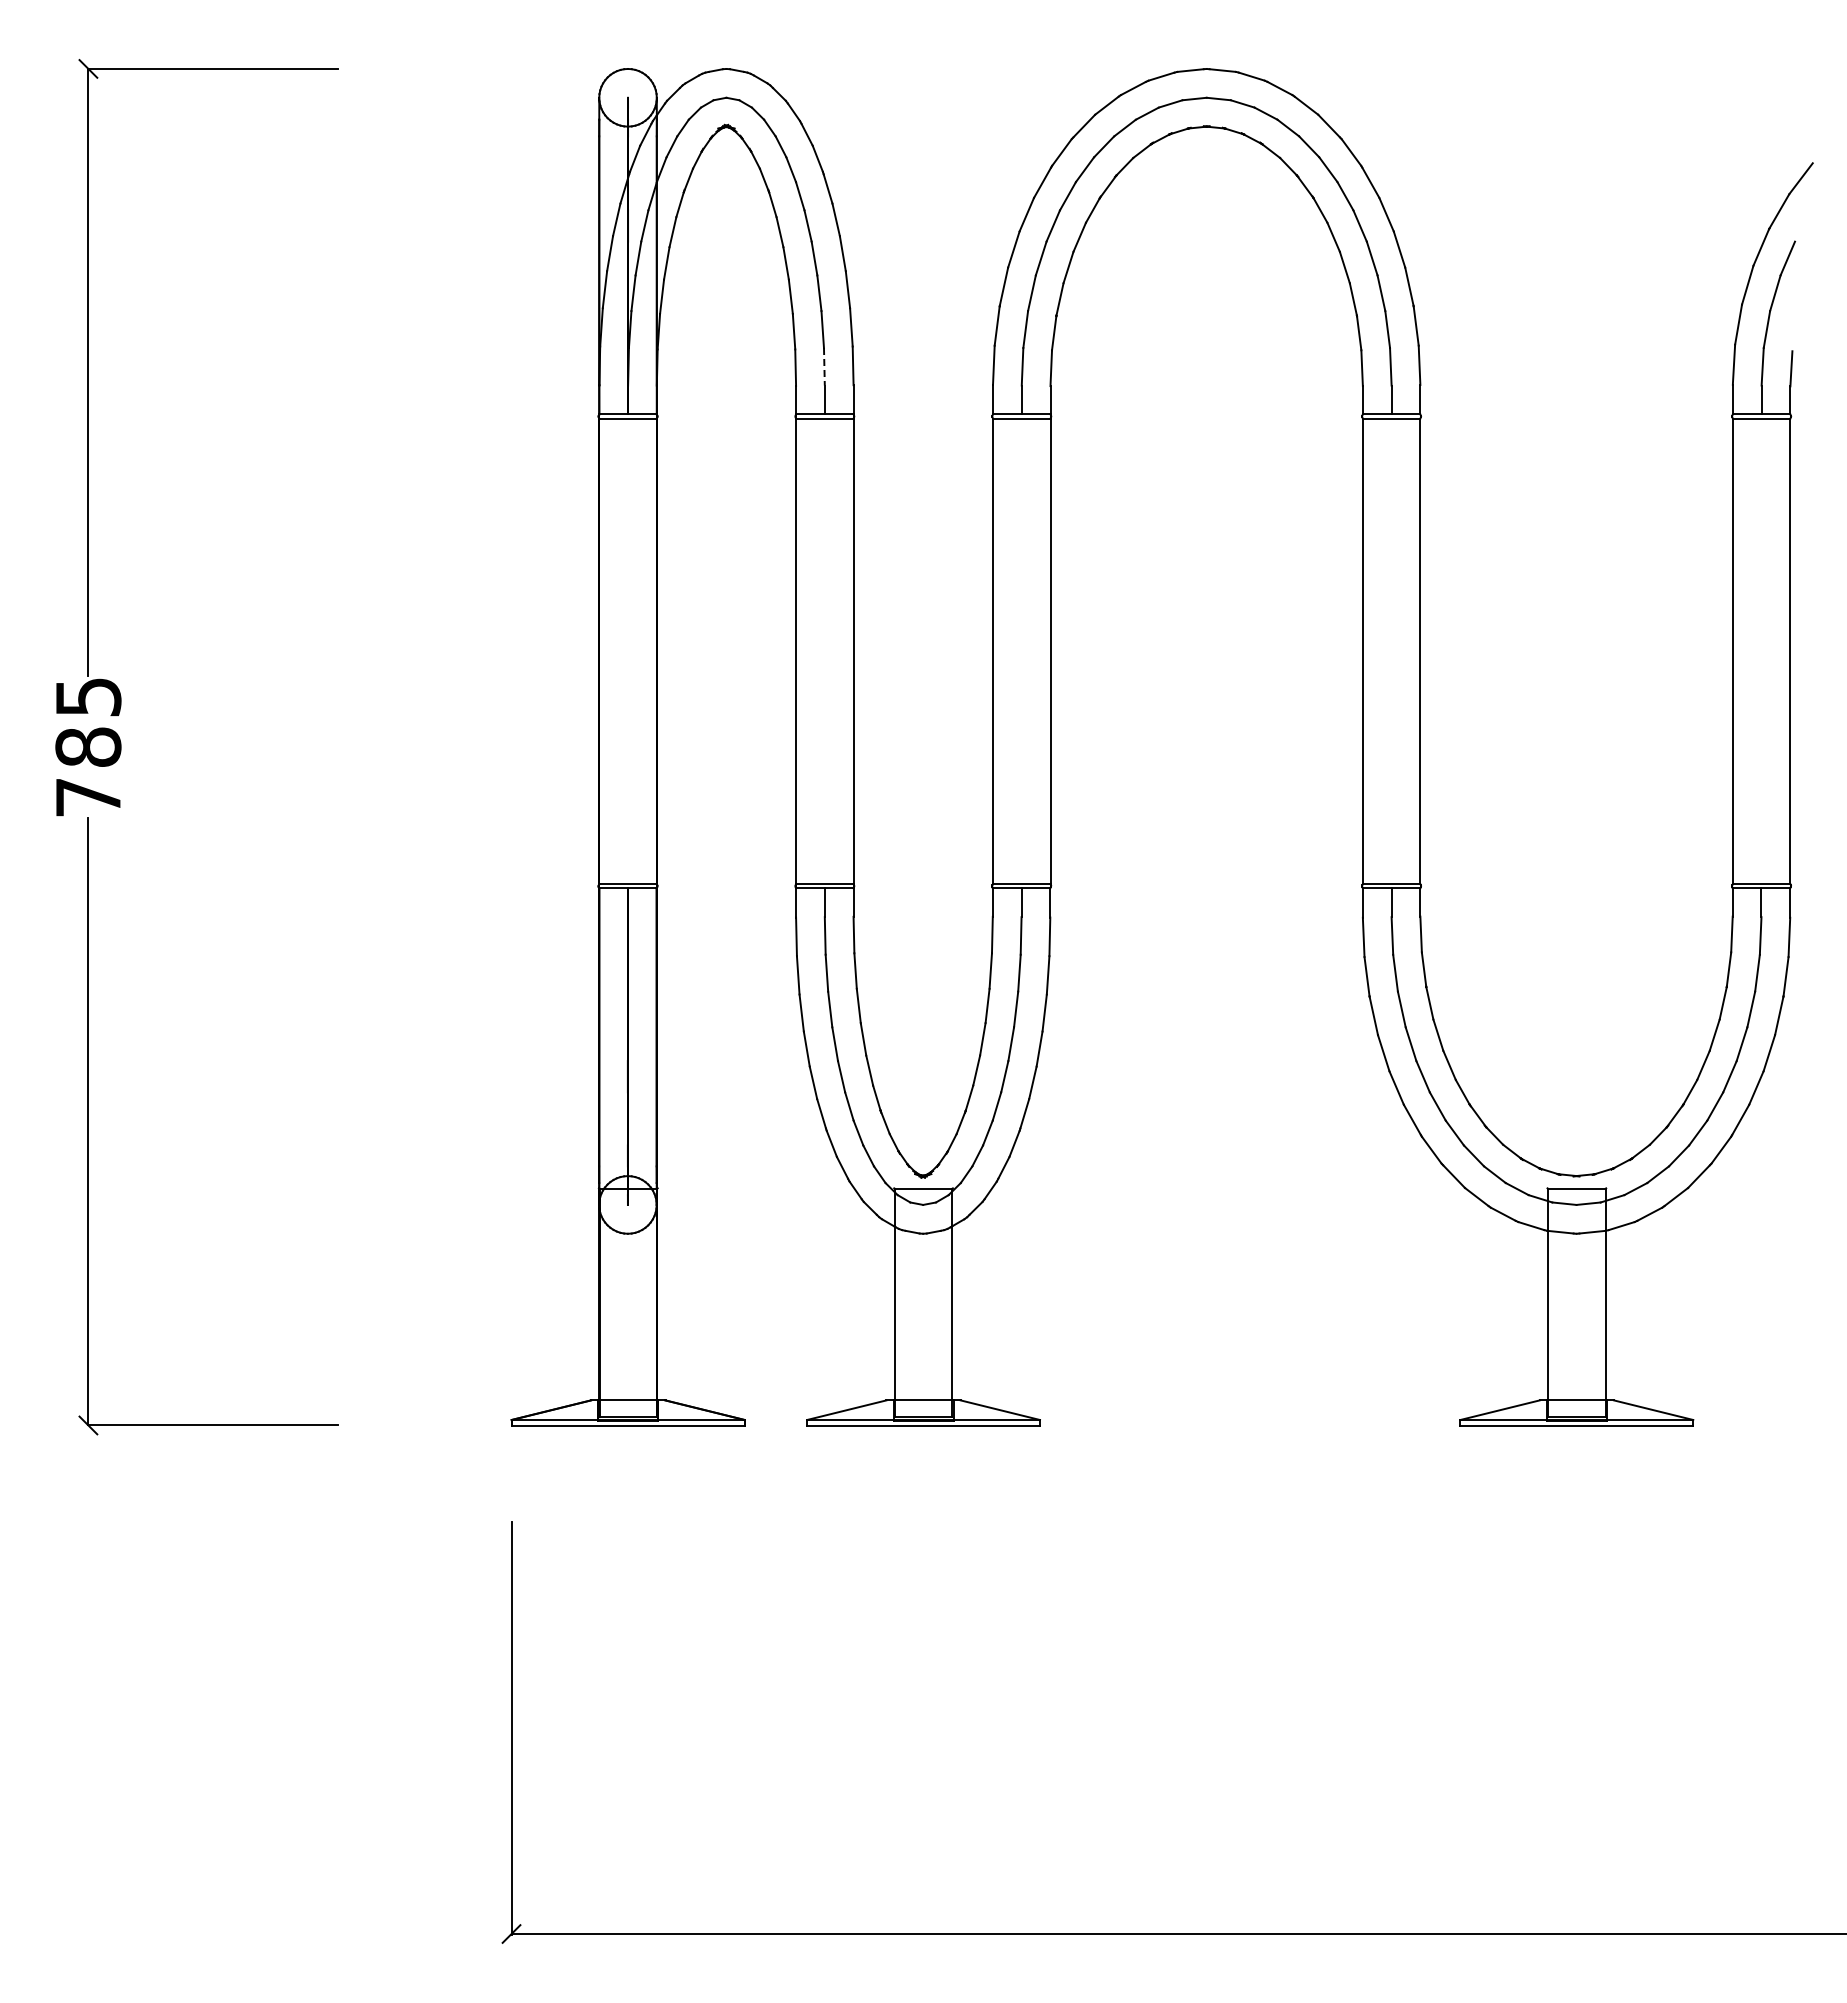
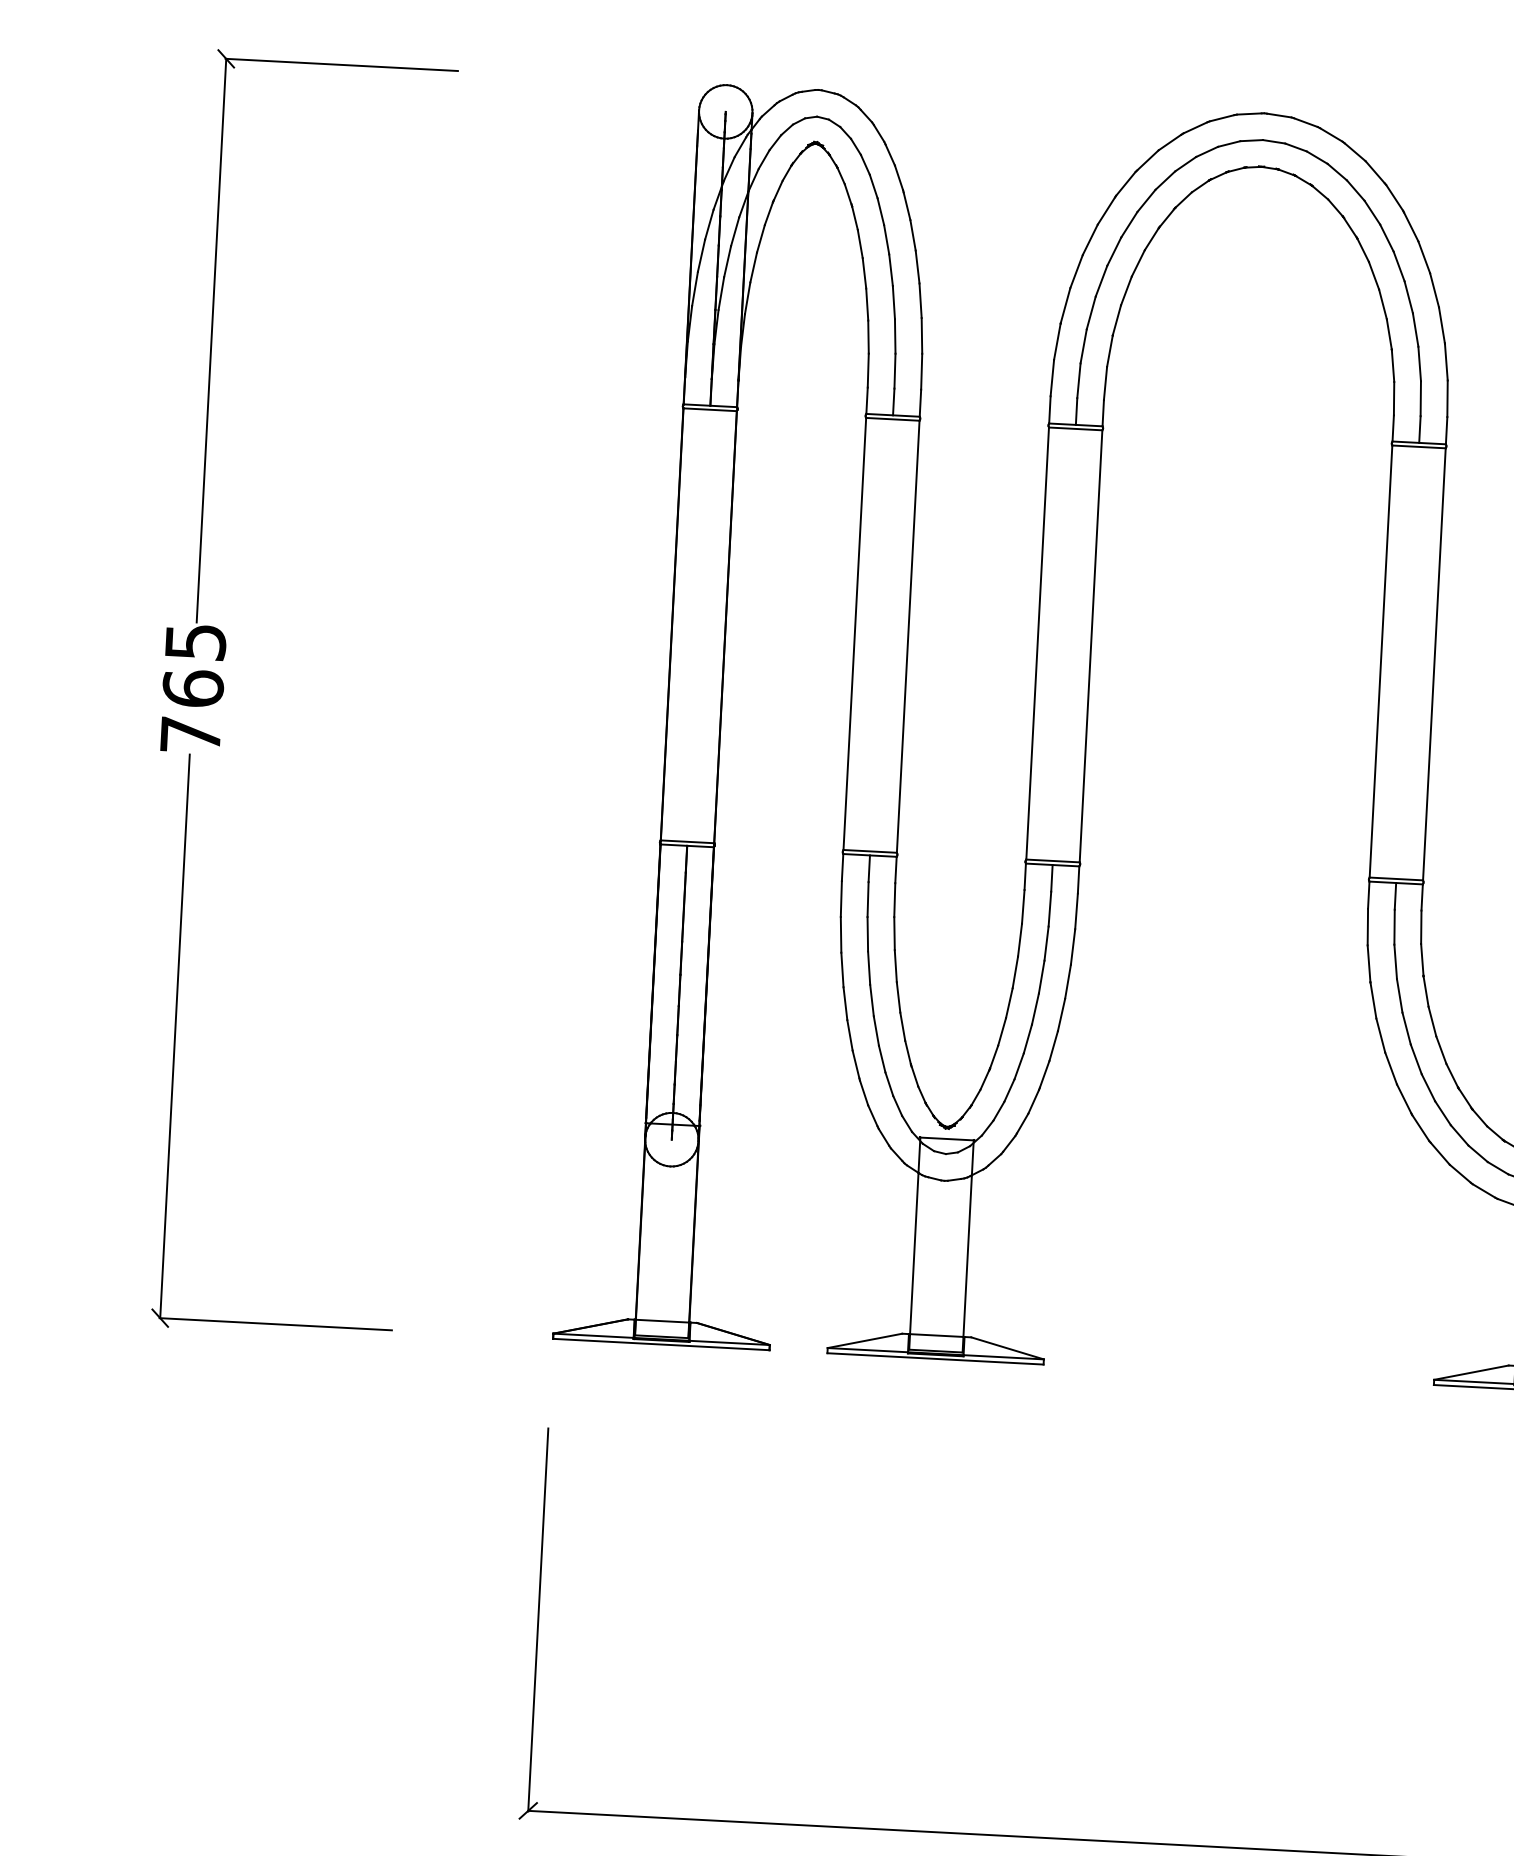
line: (824, 366) -> (895, 370), dashed -> solid
text: (88, 746) -> (193, 687), 785 -> 765

